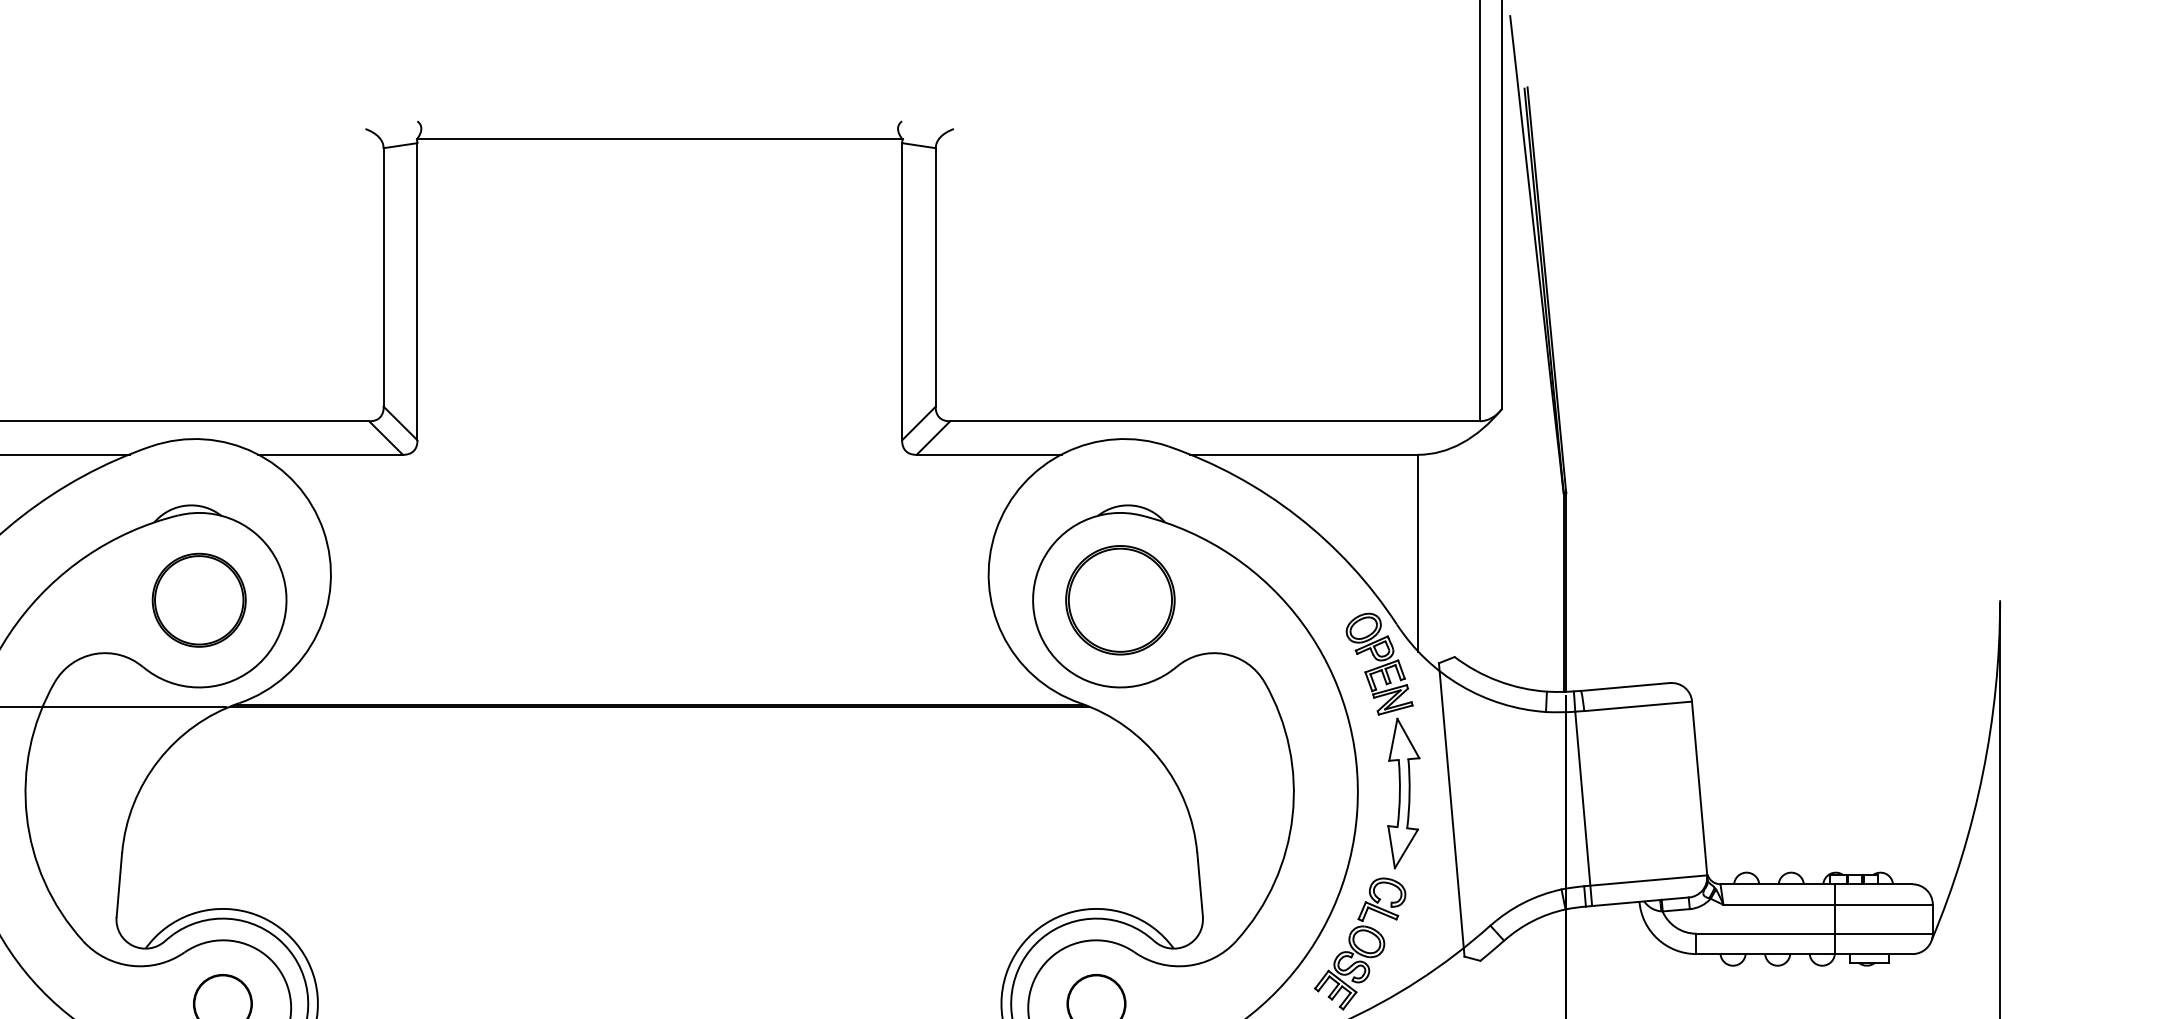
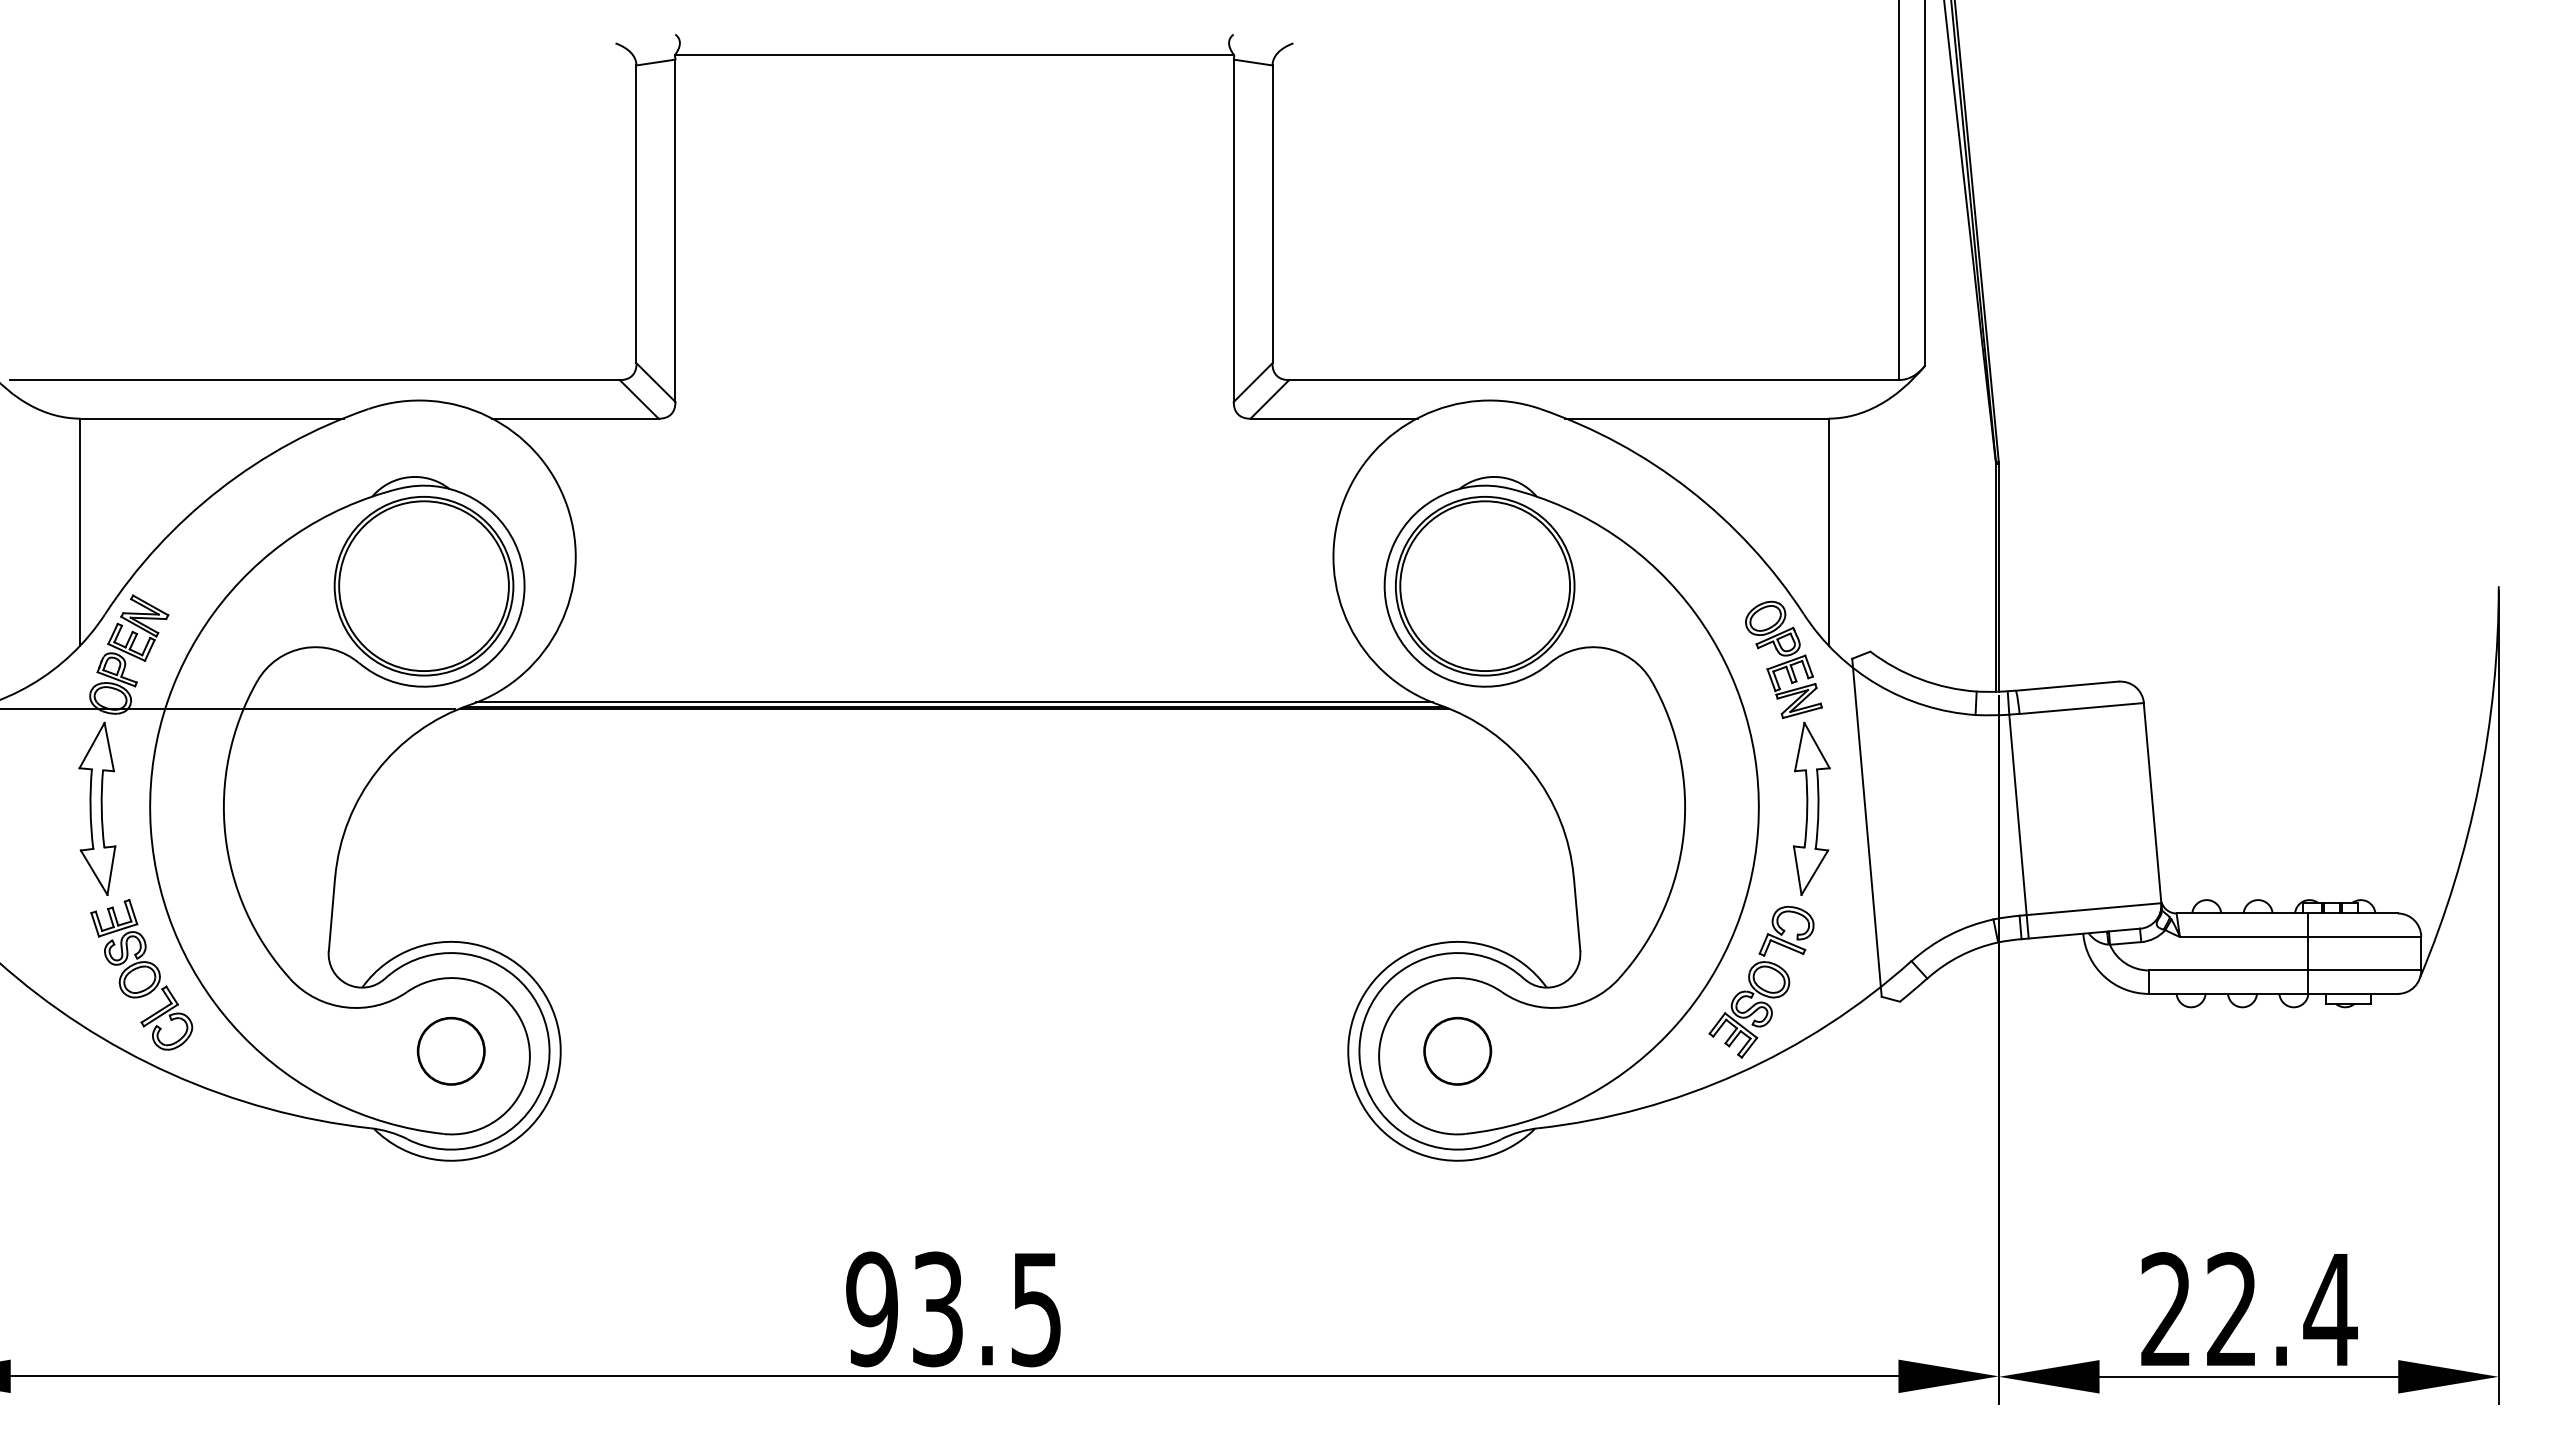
part: (198, 600) -> (423, 586), size x1.67
part: (1120, 600) -> (1485, 586), size x1.43
line: (659, 701) -> (954, 702), added

